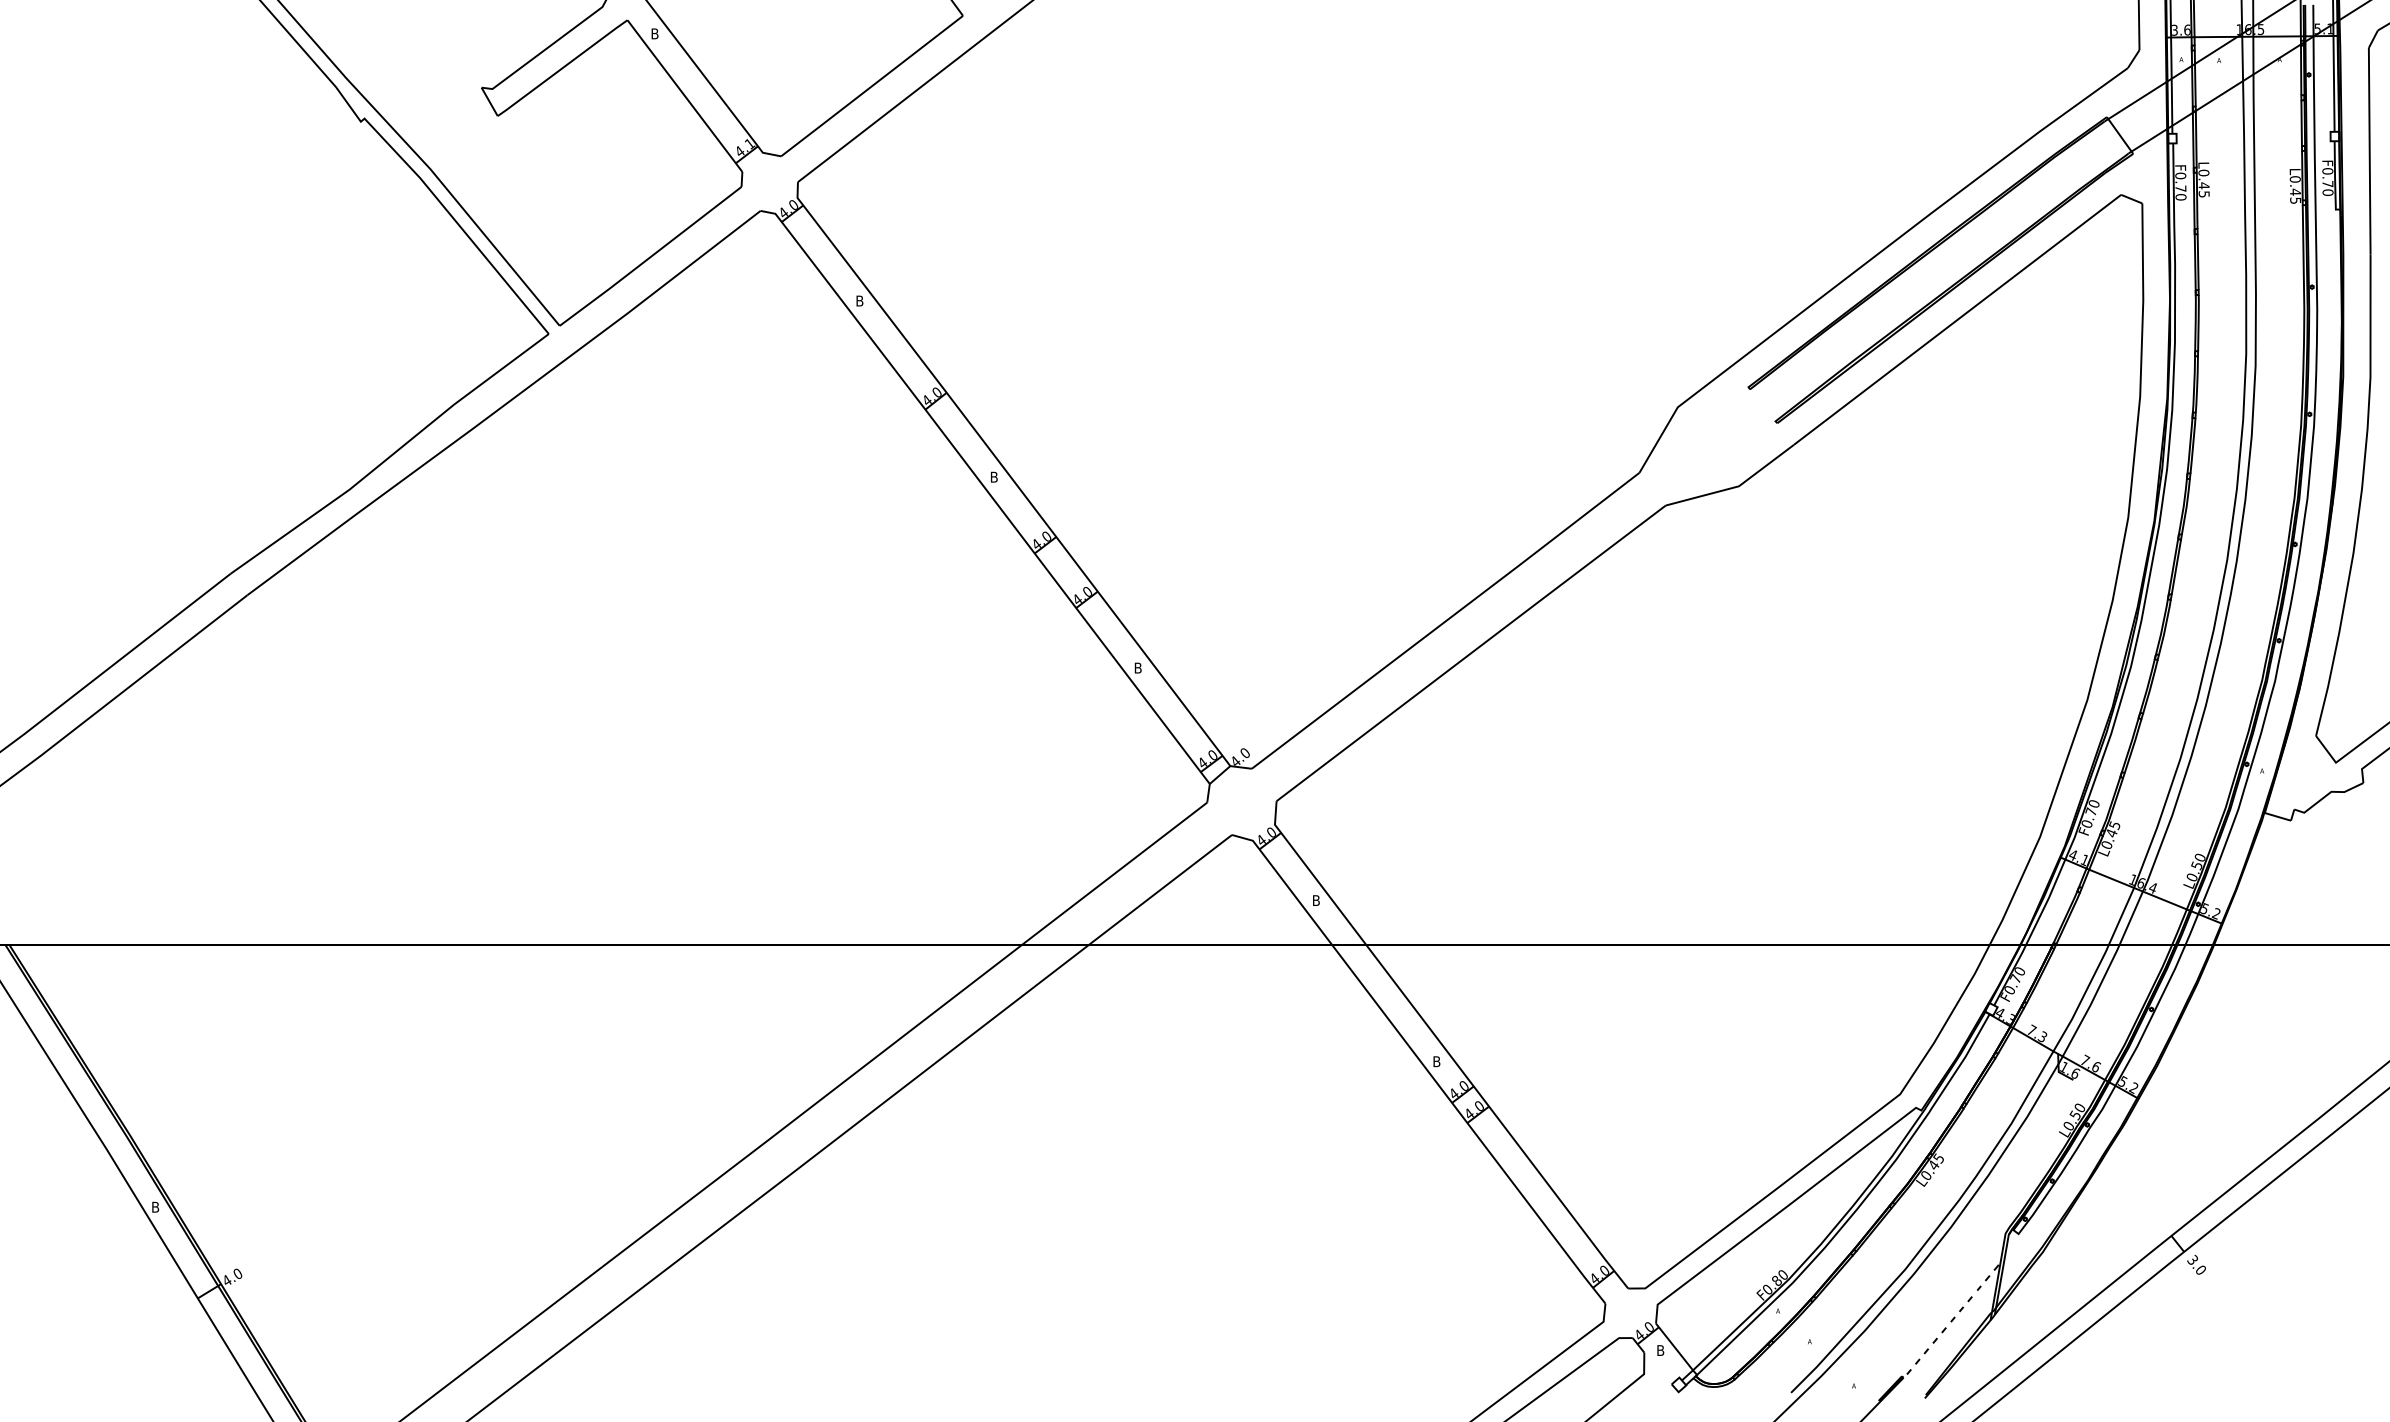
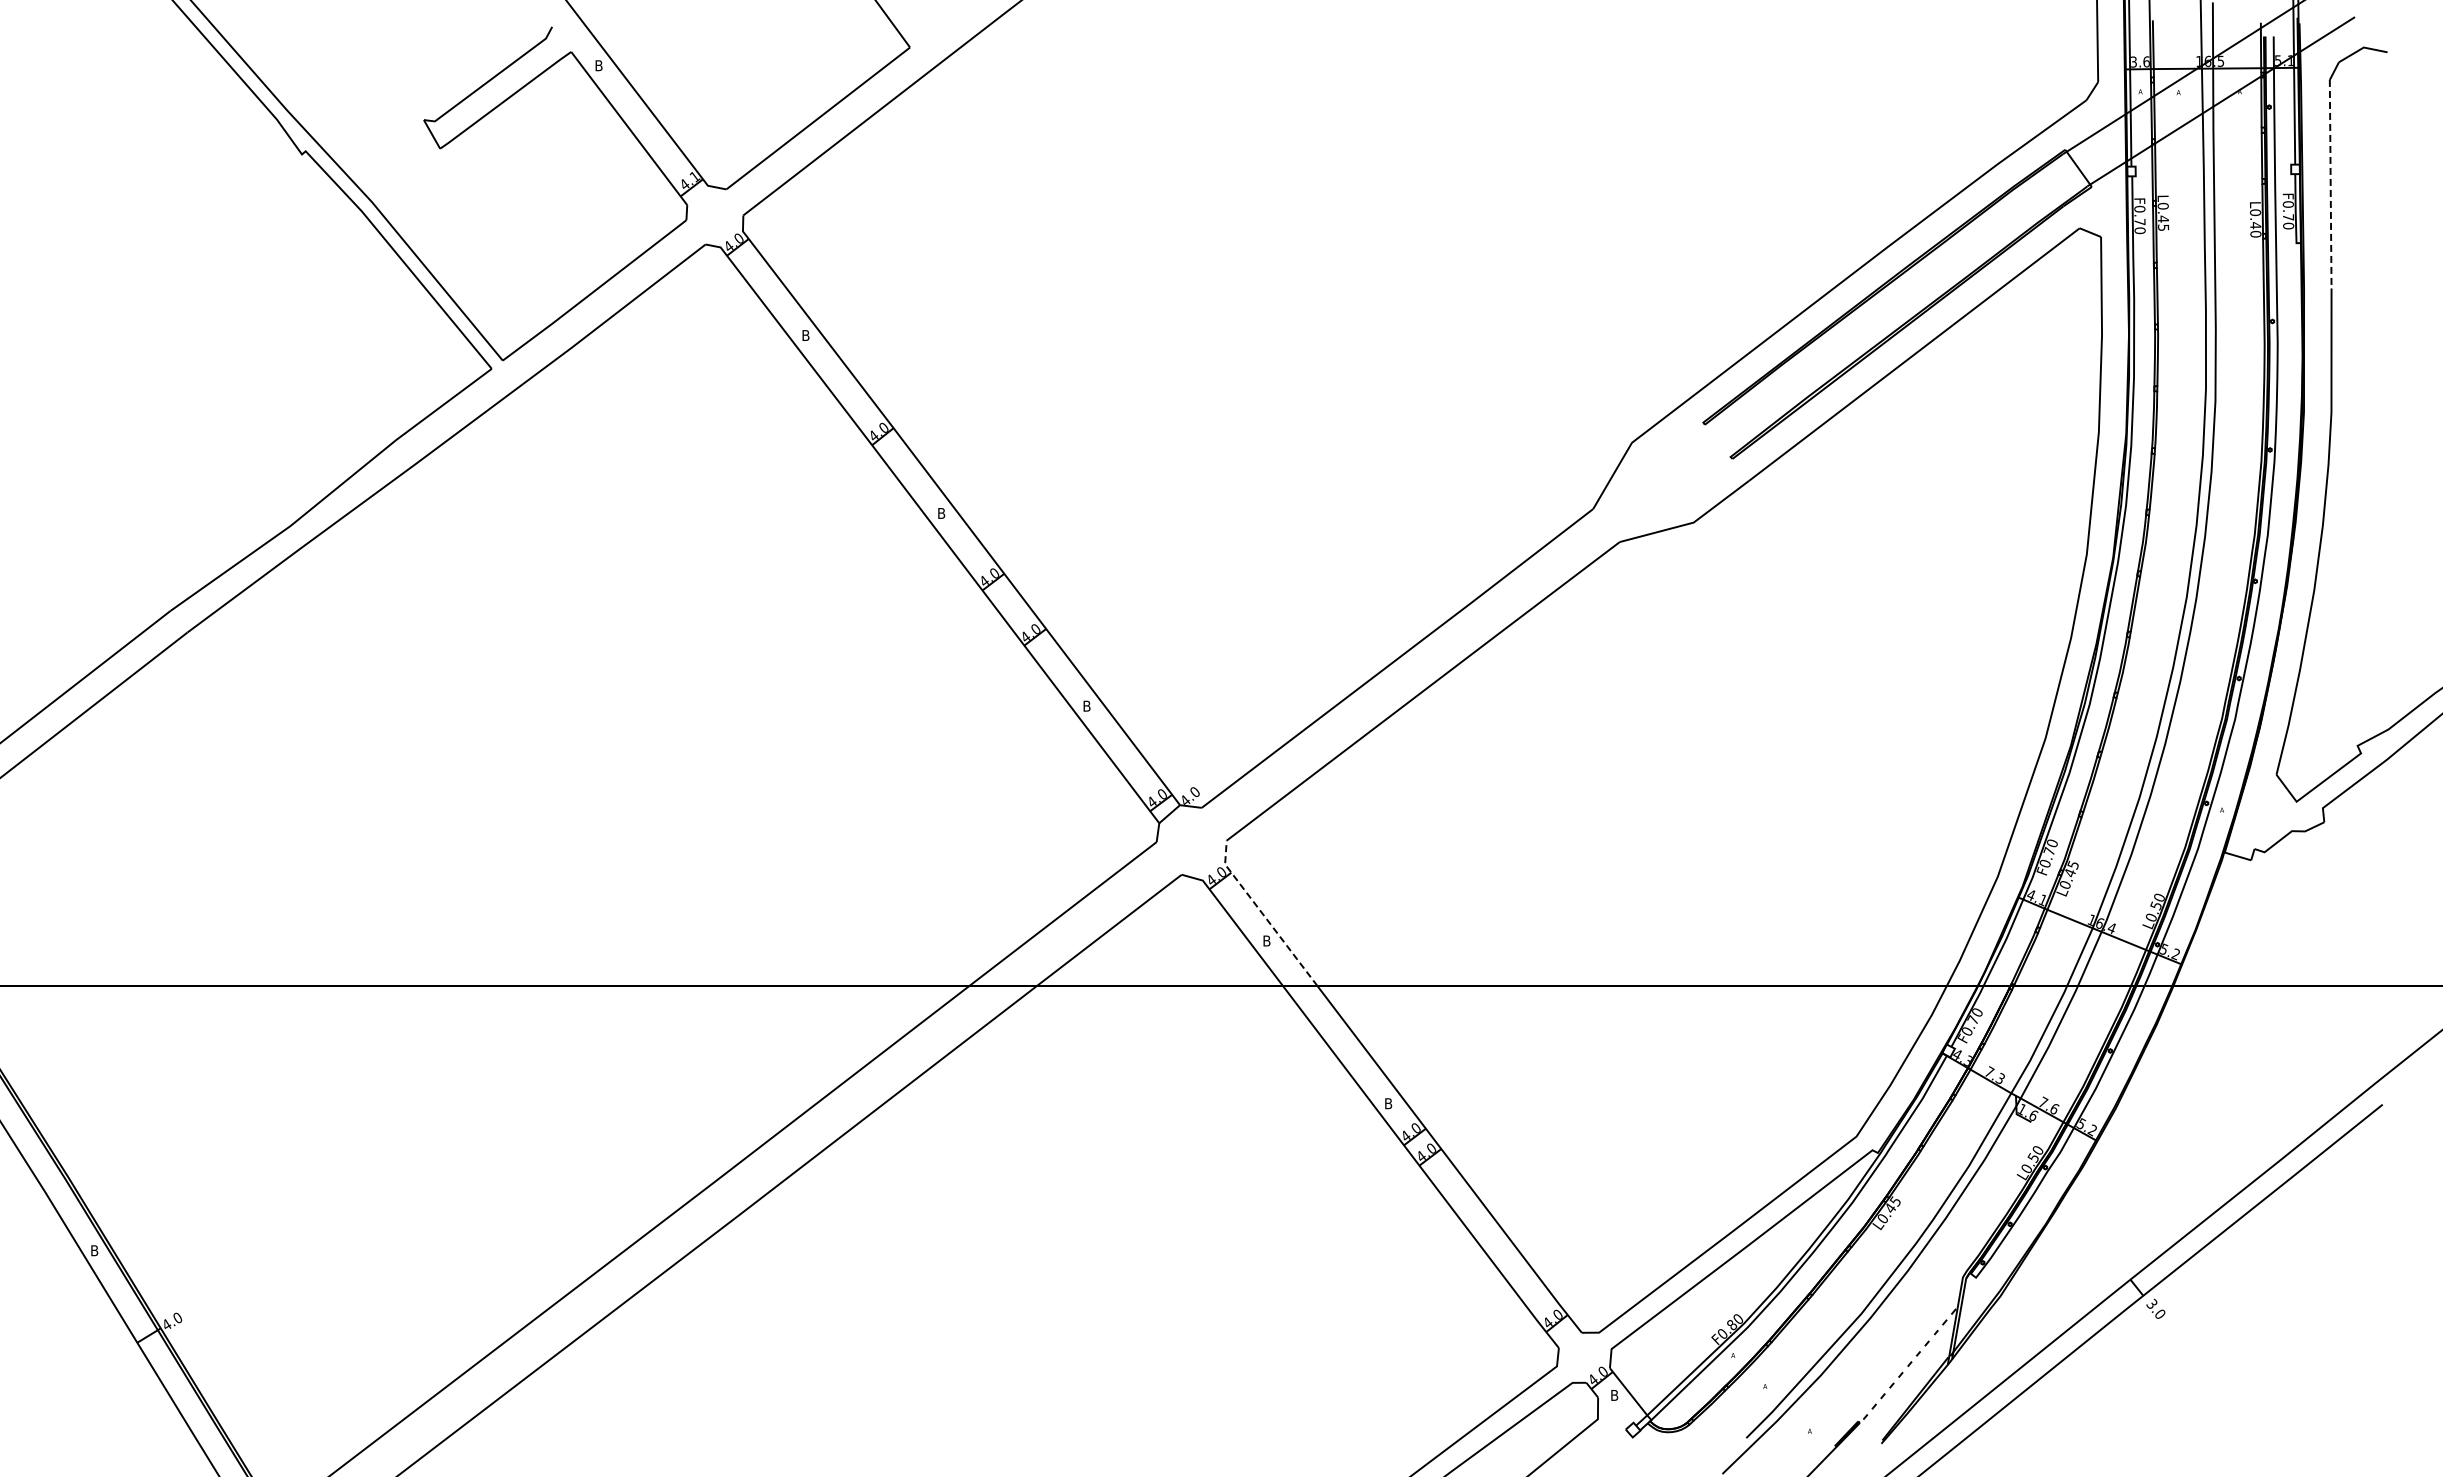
line: (2369, 151) -> (2330, 184), solid -> dashed
text: (2295, 200) -> (2255, 233), L0.45 -> L0.40
line: (1312, 874) -> (1263, 914), solid -> dashed

